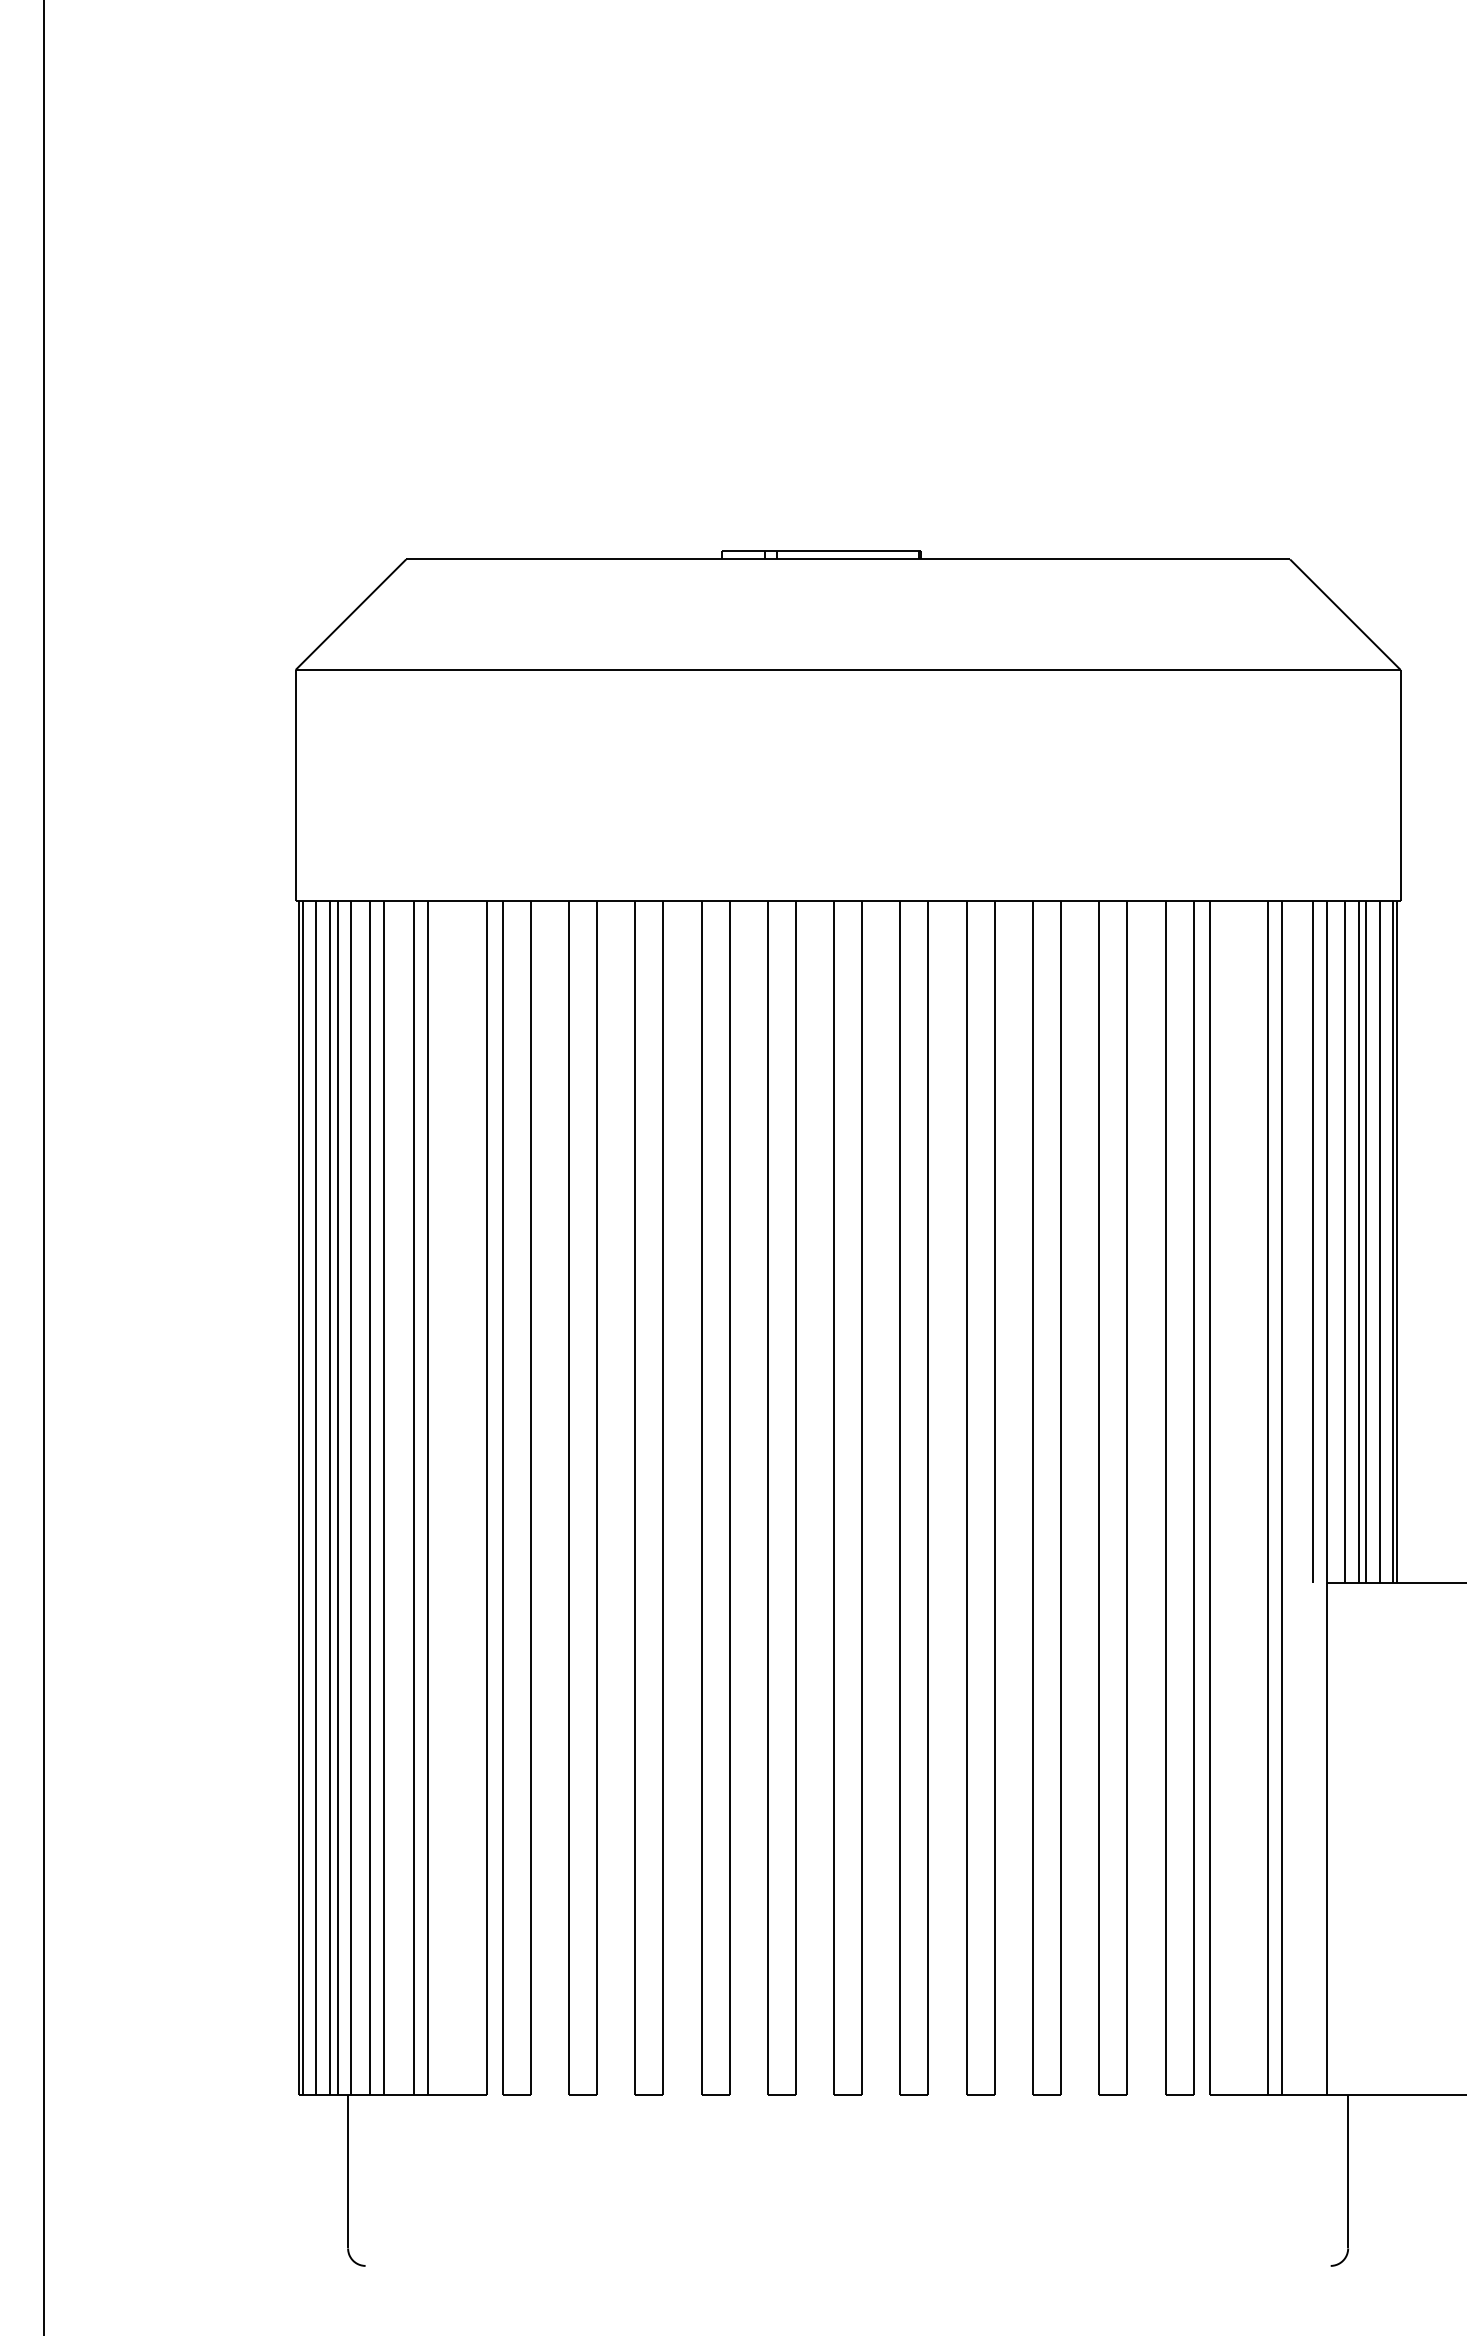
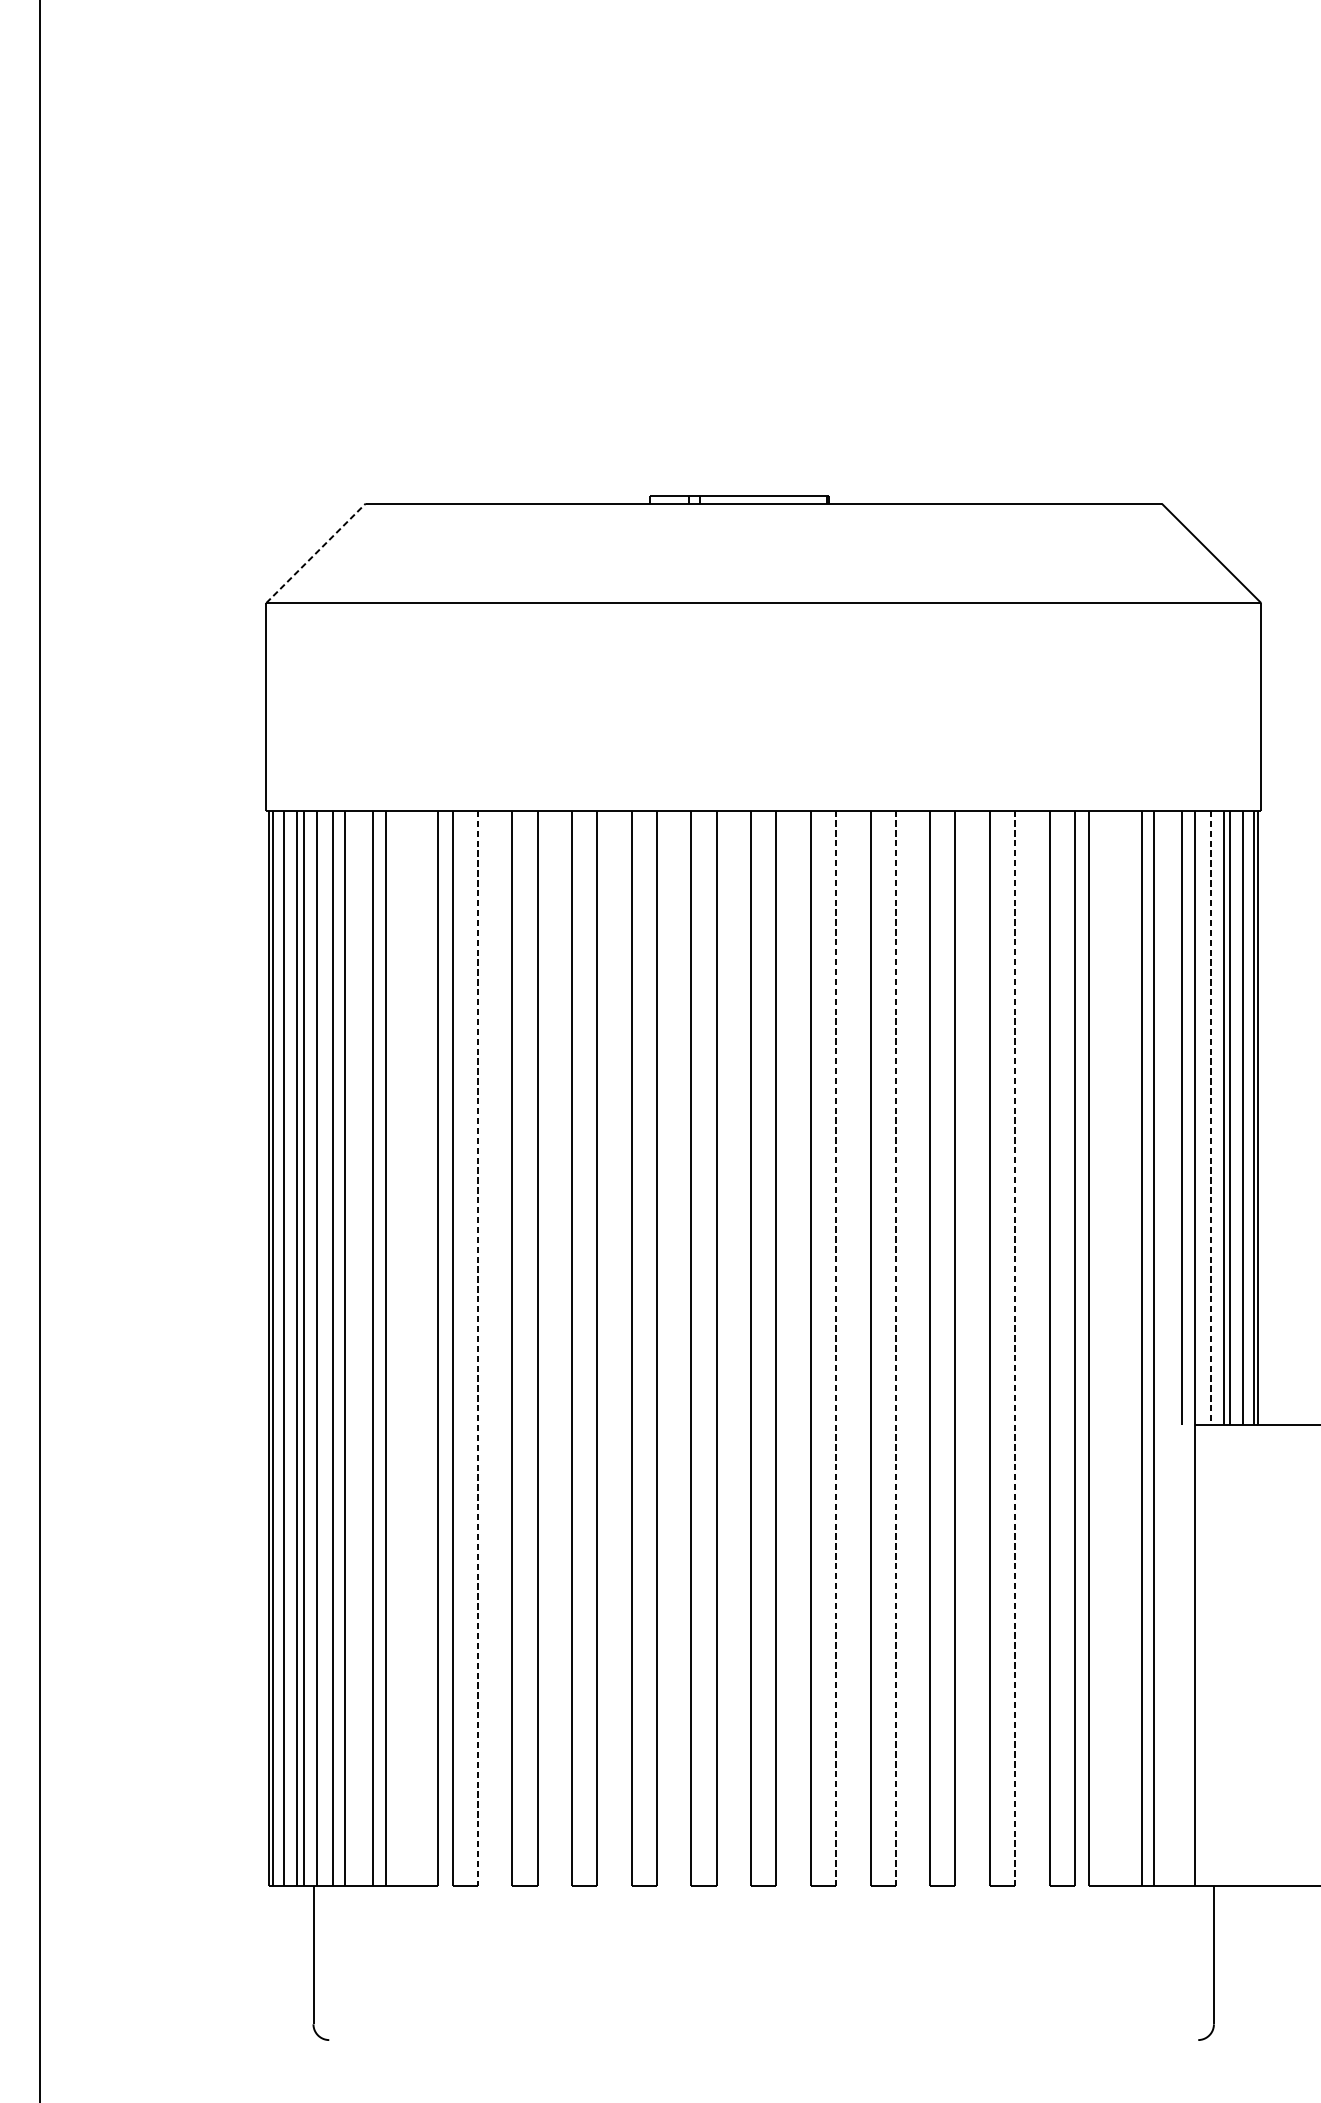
line: (351, 614) -> (316, 553), solid -> dashed
line: (1344, 1242) -> (1210, 1118), solid -> dashed
line: (928, 1497) -> (836, 1348), solid -> dashed
line: (994, 1497) -> (895, 1348), solid -> dashed
line: (1127, 1497) -> (1015, 1348), solid -> dashed
line: (530, 1498) -> (477, 1349), solid -> dashed

